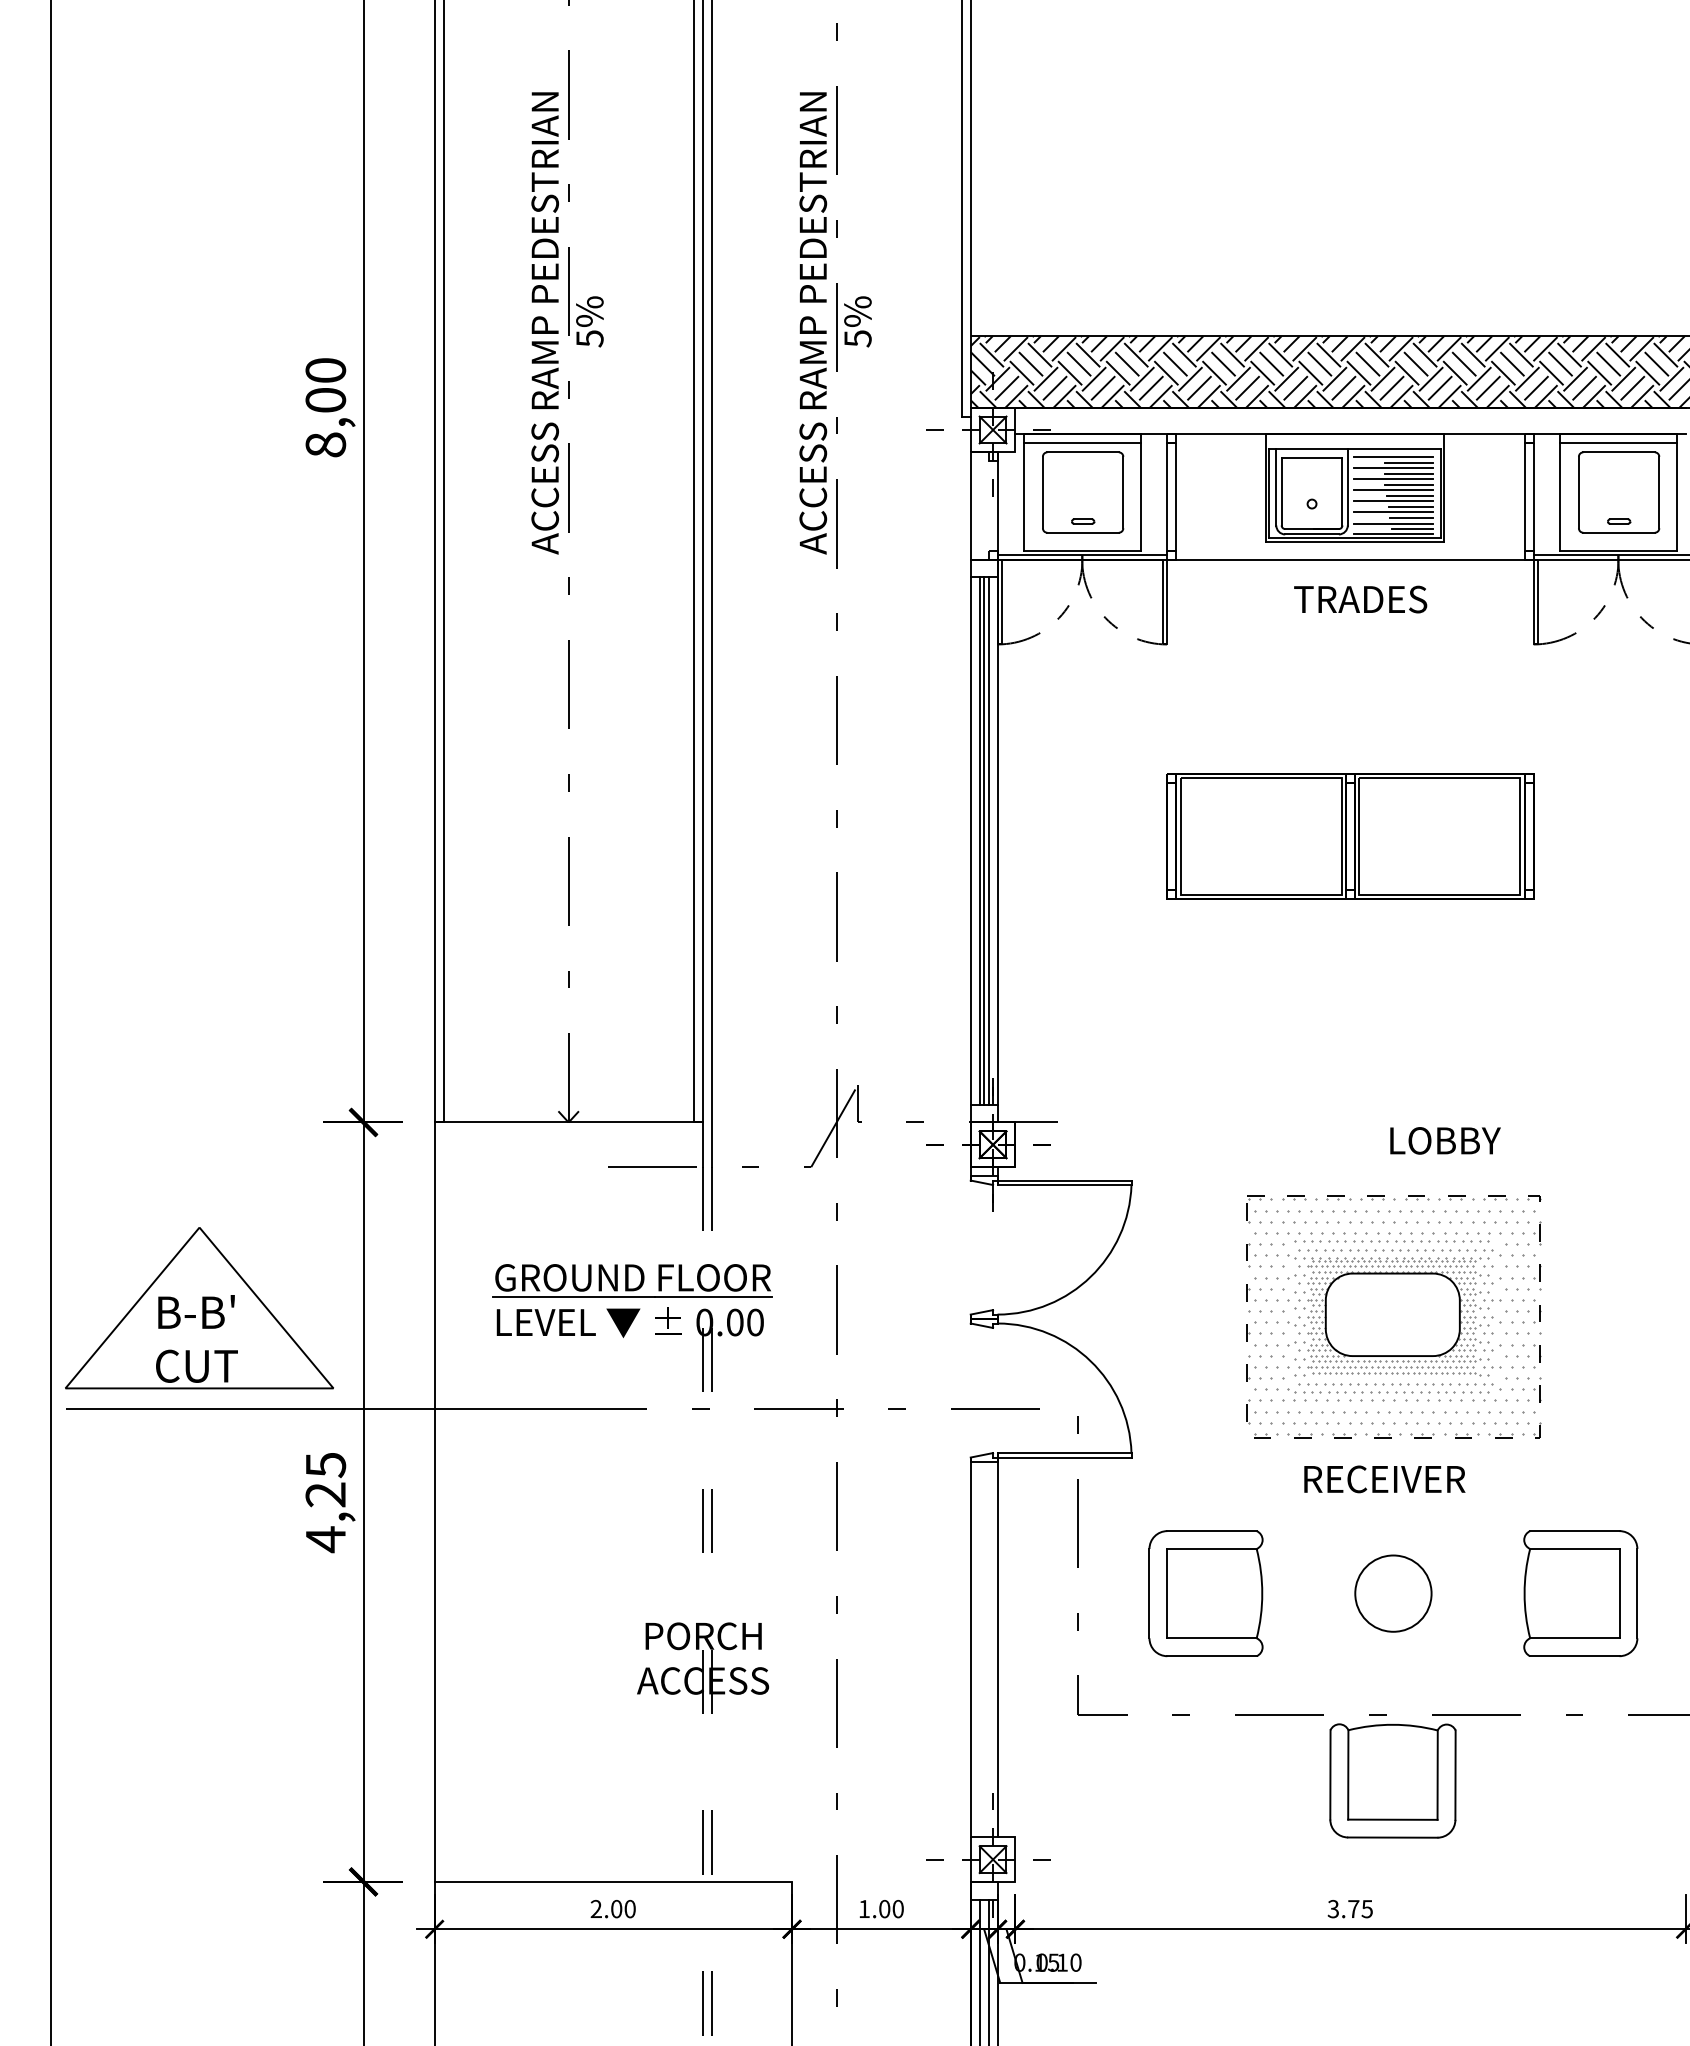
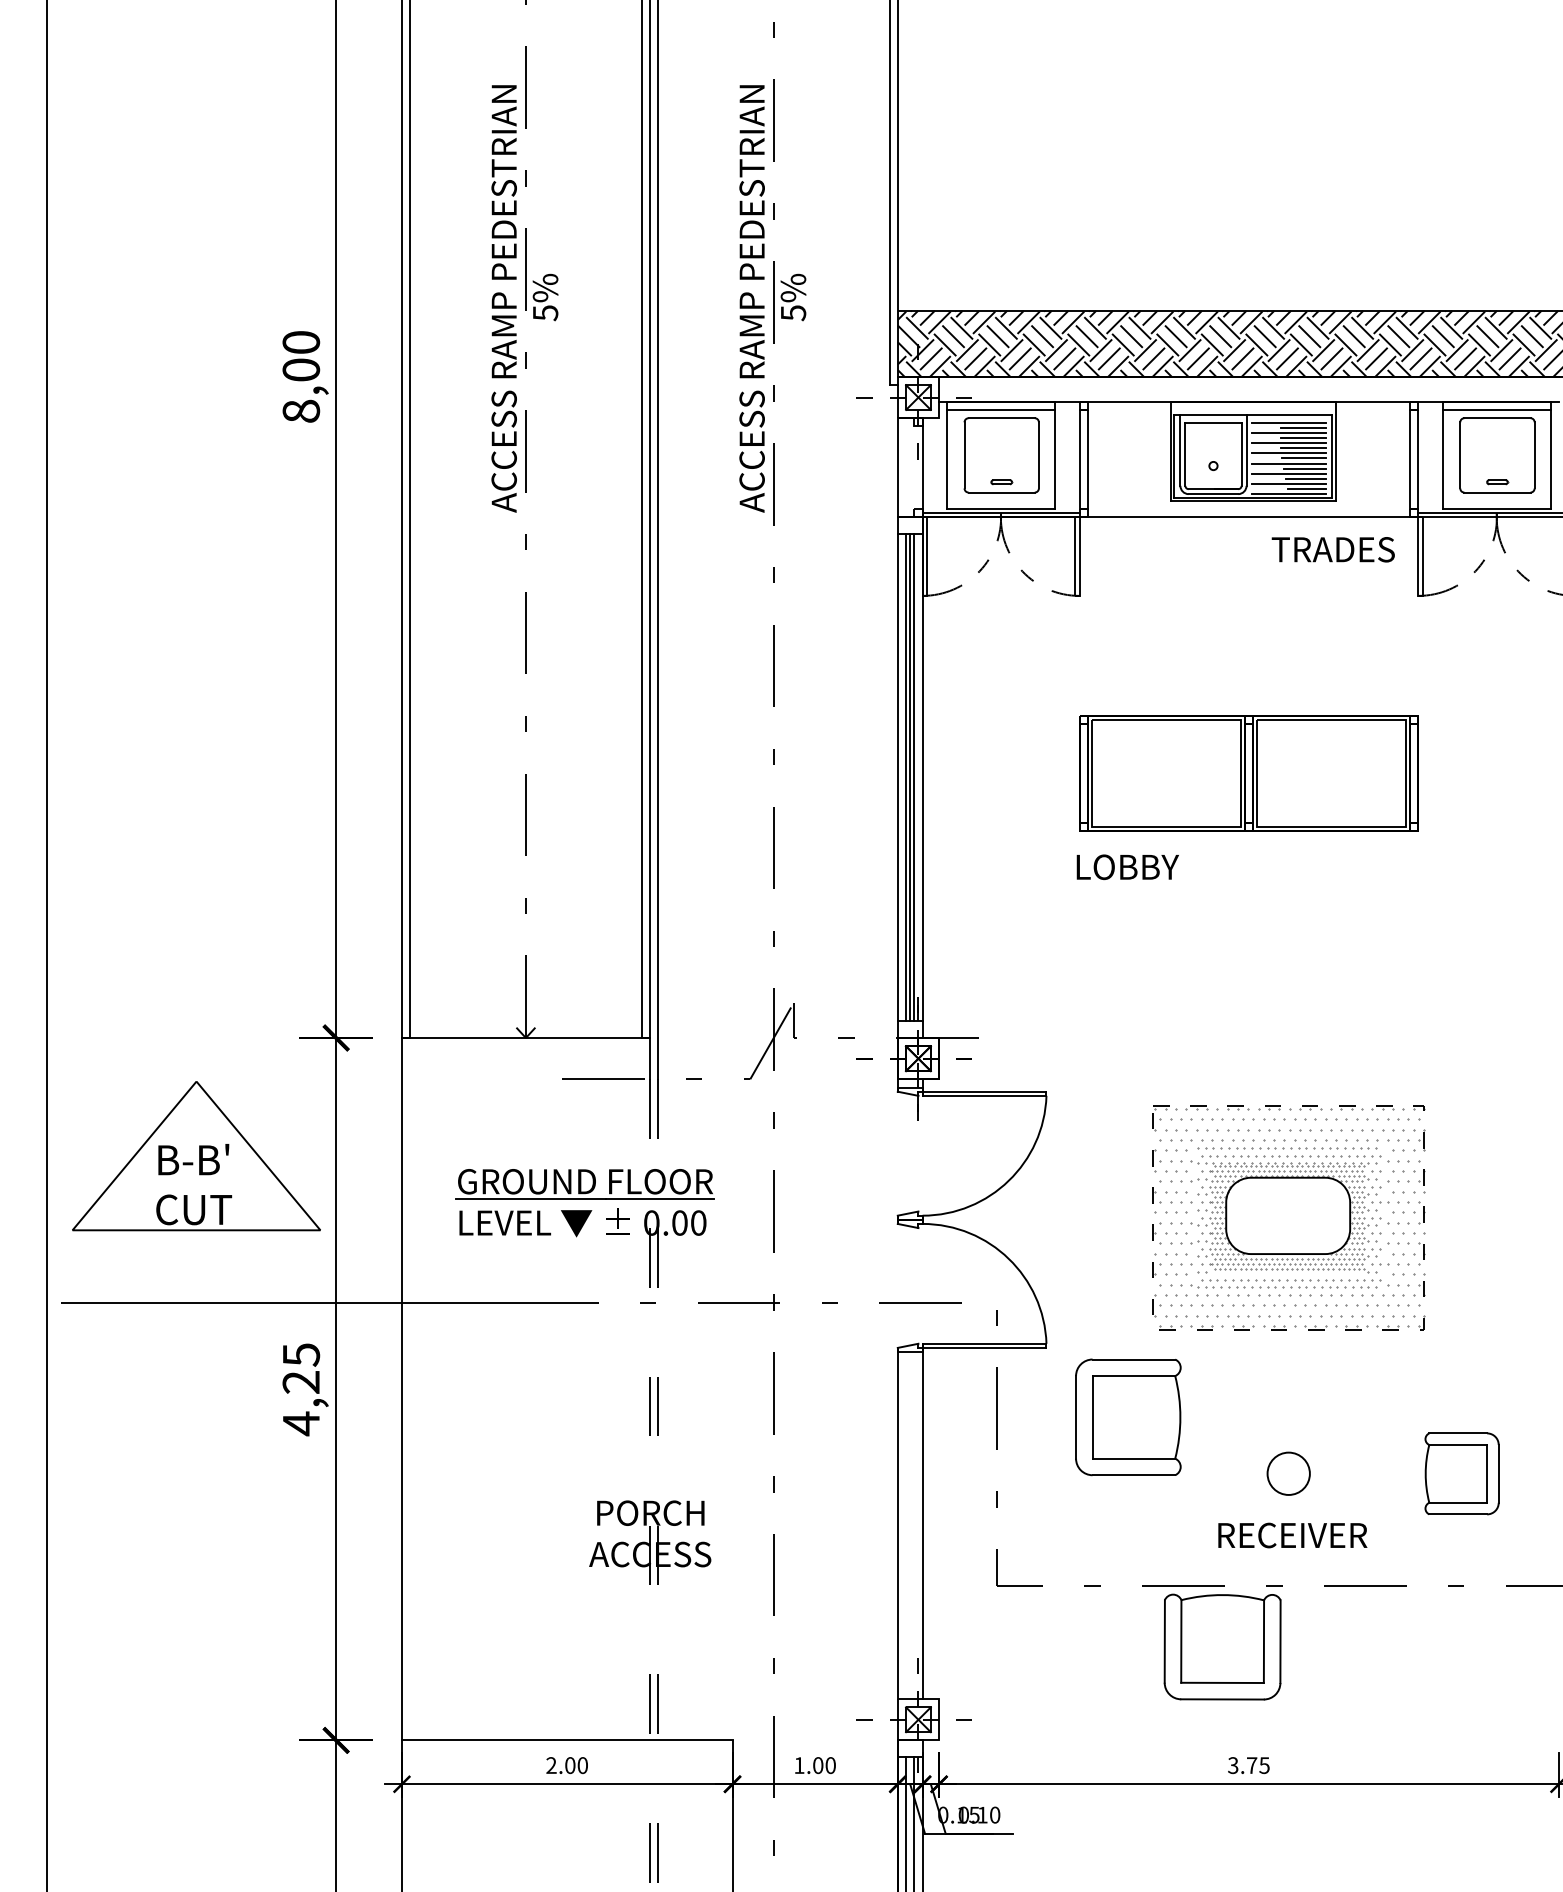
text: (1360, 599) -> (1333, 549), moved
text: (1445, 1140) -> (1127, 866), moved
part: (199, 1308) -> (196, 1156), moved
text: (1384, 1479) -> (1292, 1535), moved
part: (1205, 1593) -> (1127, 1417), moved
circle: (1393, 1593) -> (1288, 1473), size x0.6
part: (1580, 1593) -> (1461, 1473), size x0.7
part: (1392, 1780) -> (1222, 1646), moved

